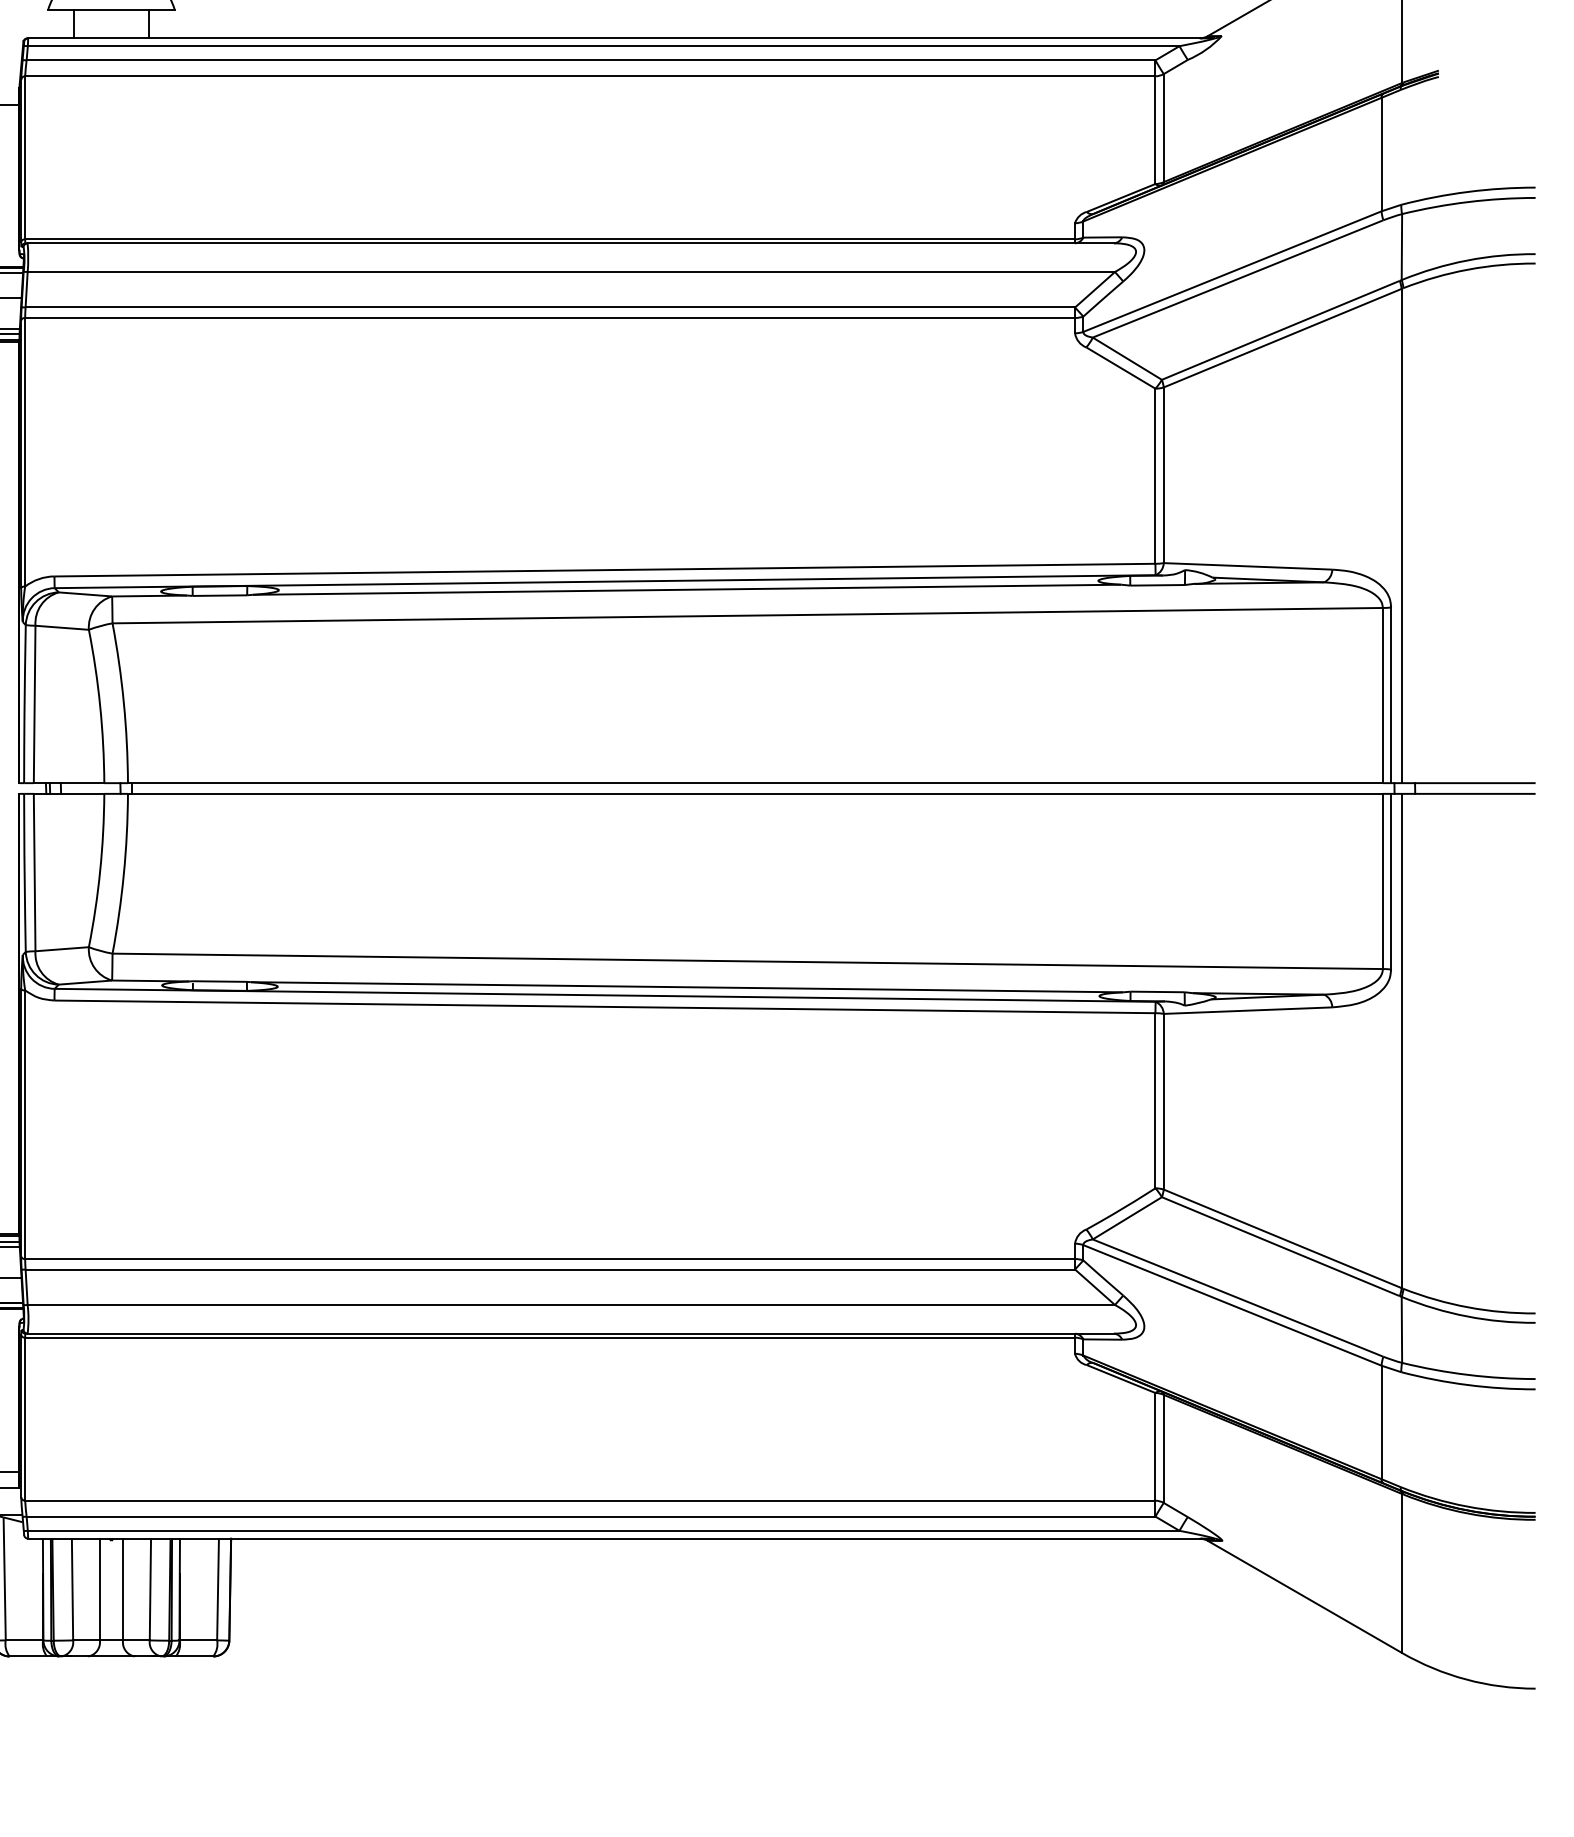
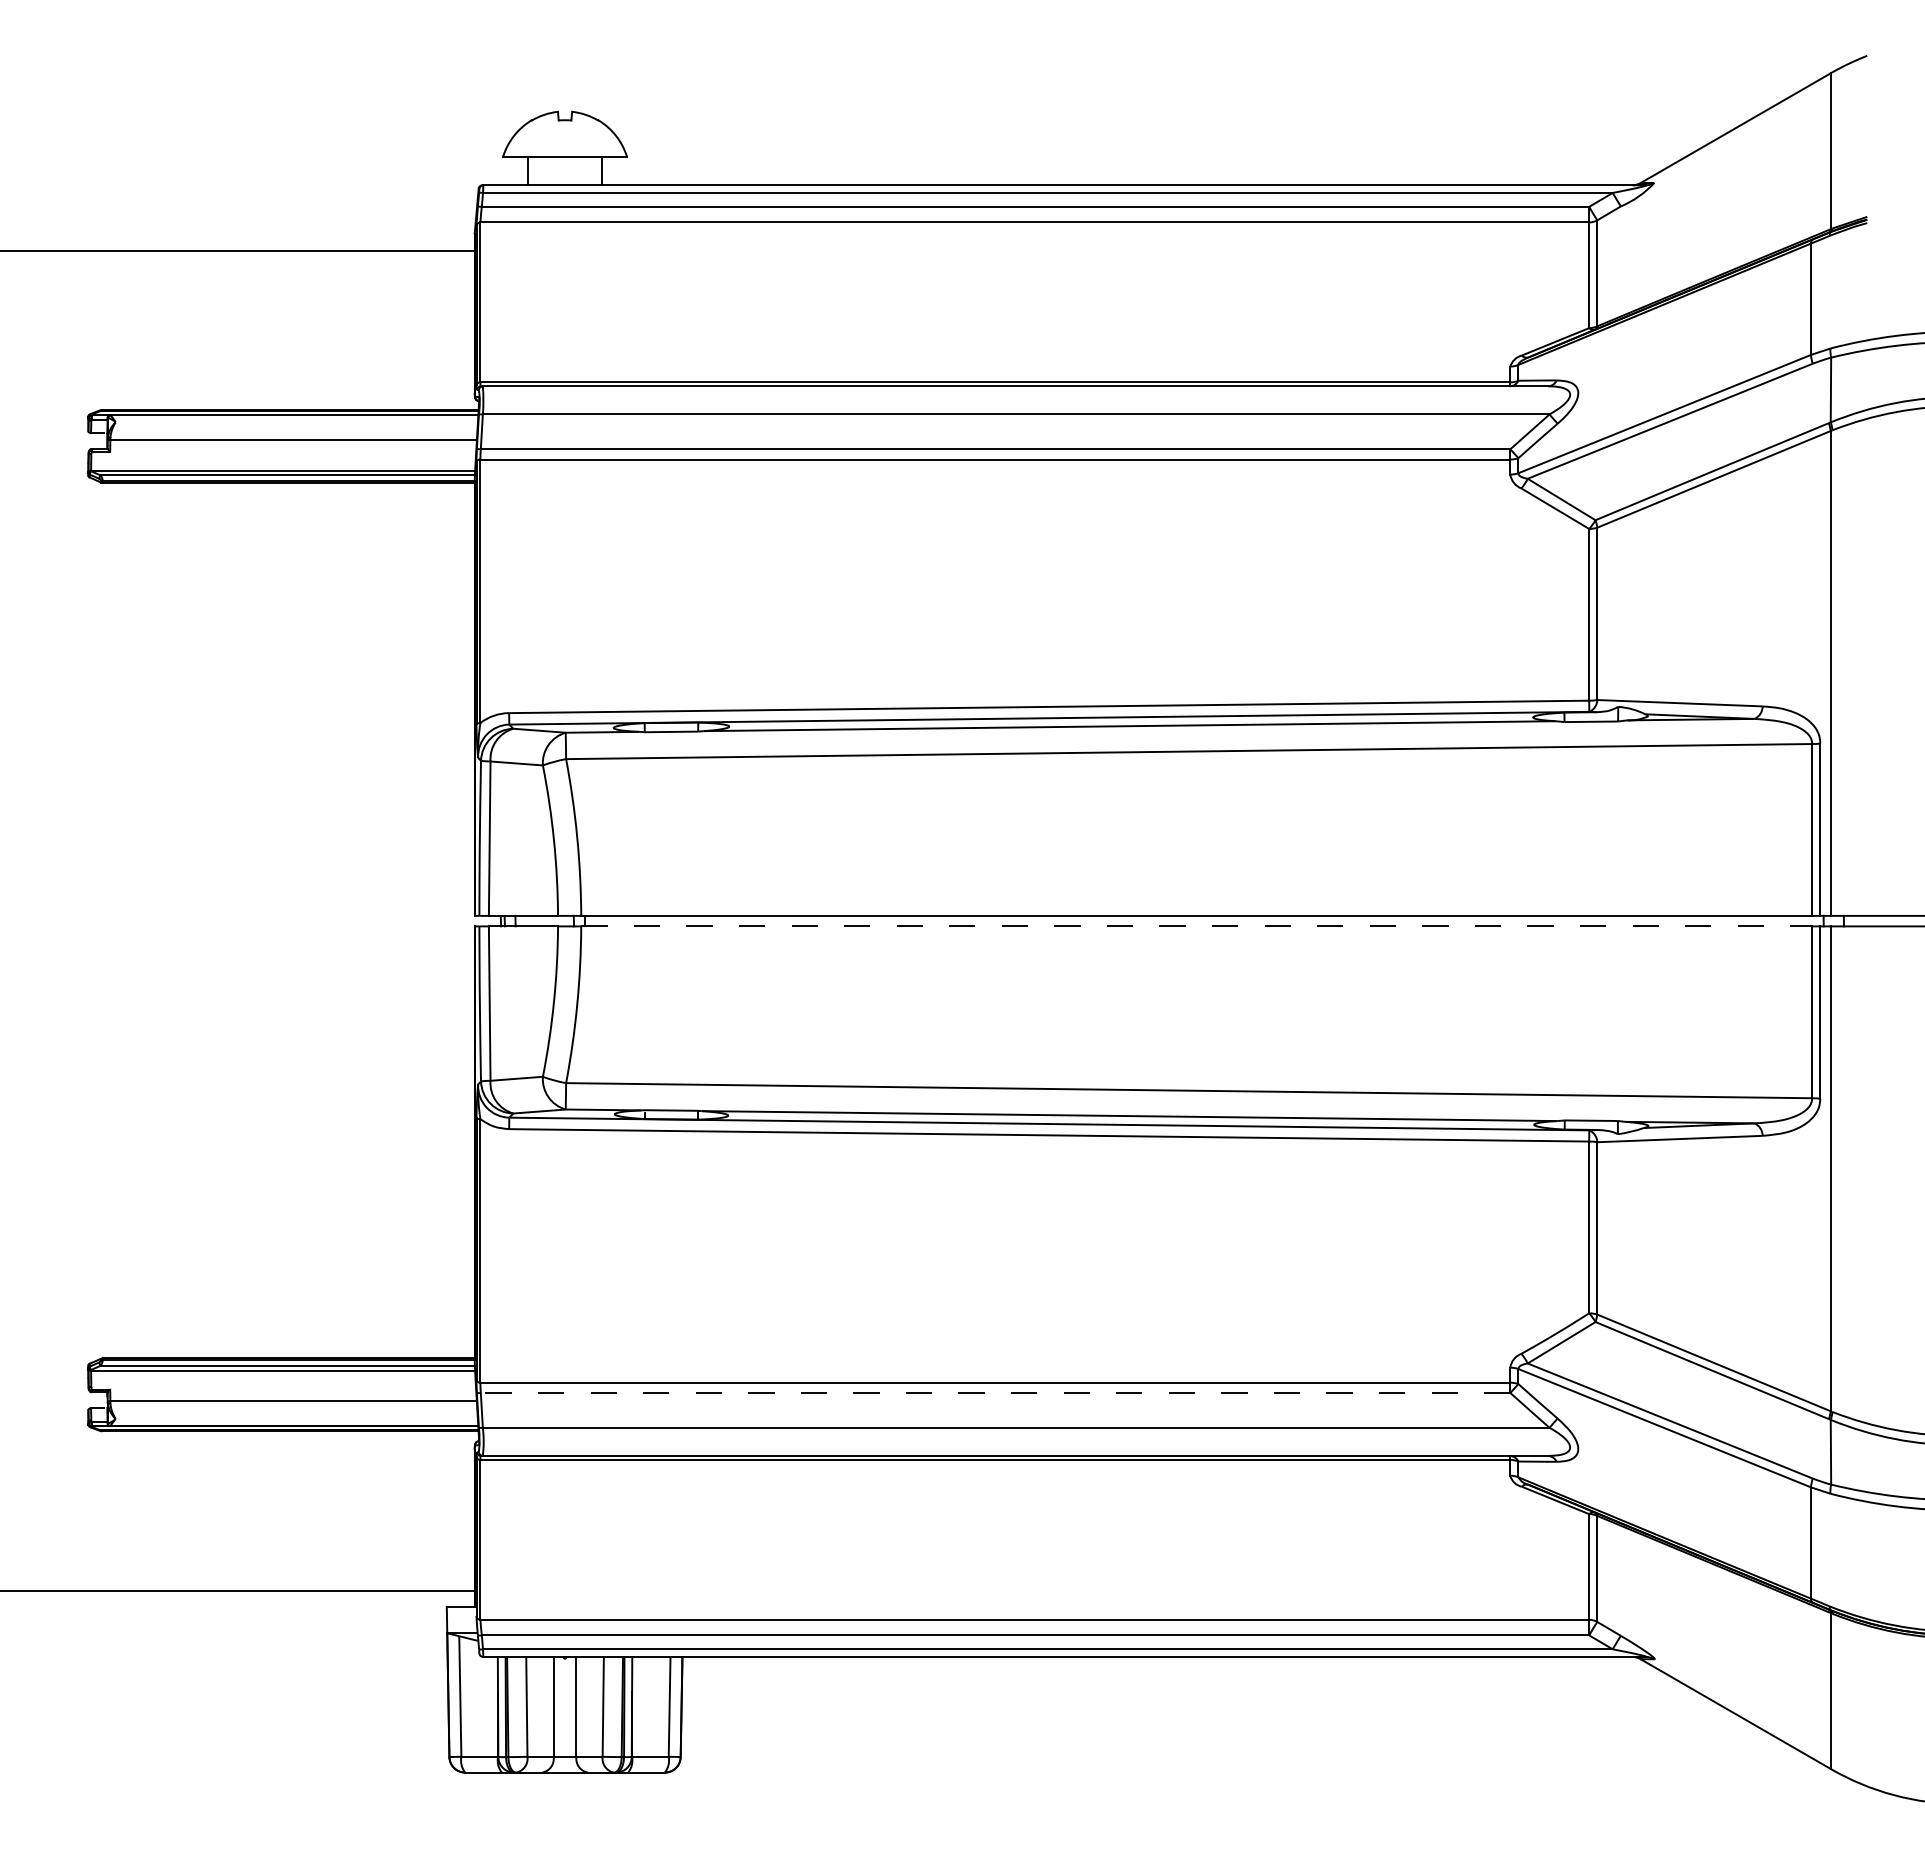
line: (756, 793) -> (1197, 926), solid -> dashed
line: (550, 1270) -> (995, 1393), solid -> dashed

